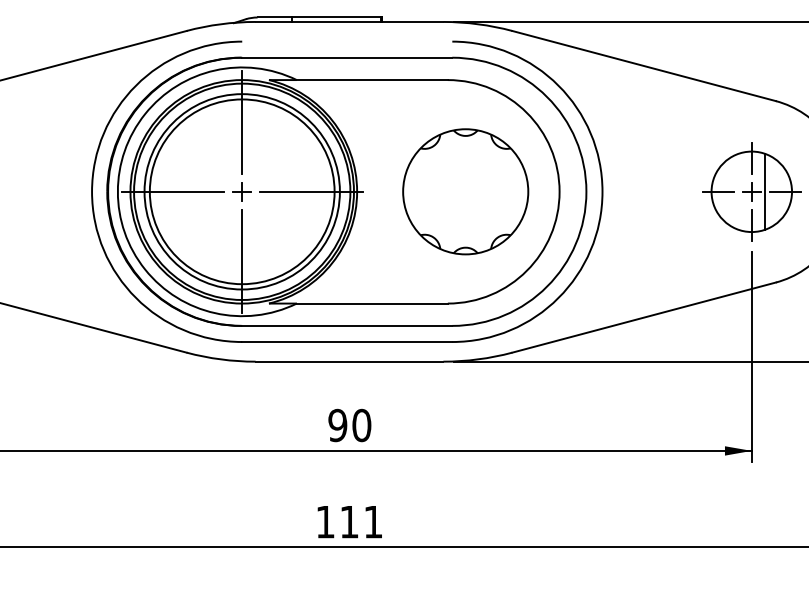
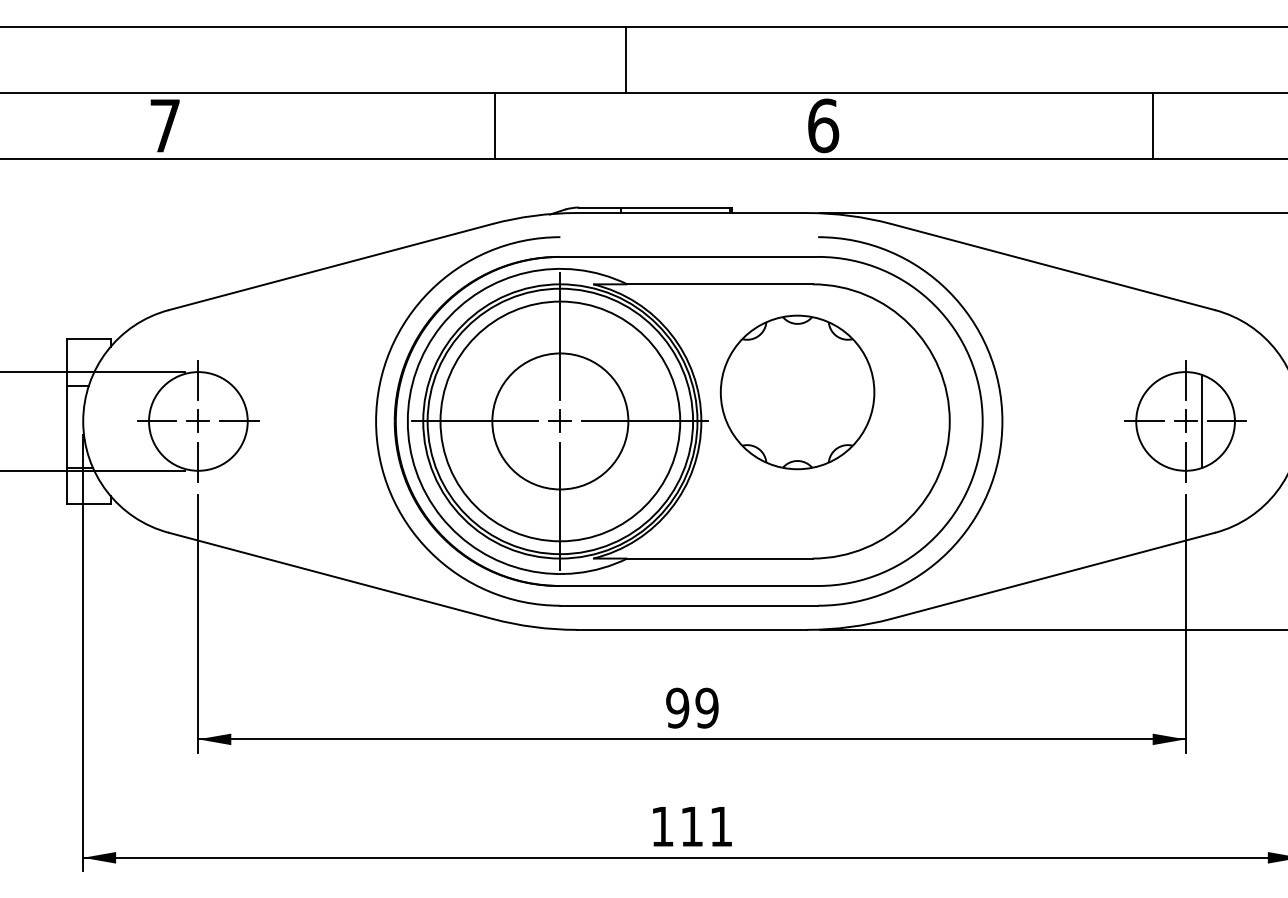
circle: (242, 191) -> (560, 421), size x0.6
part: (465, 191) -> (797, 392), moved
text: (361, 424) -> (706, 707), 90 -> 99

